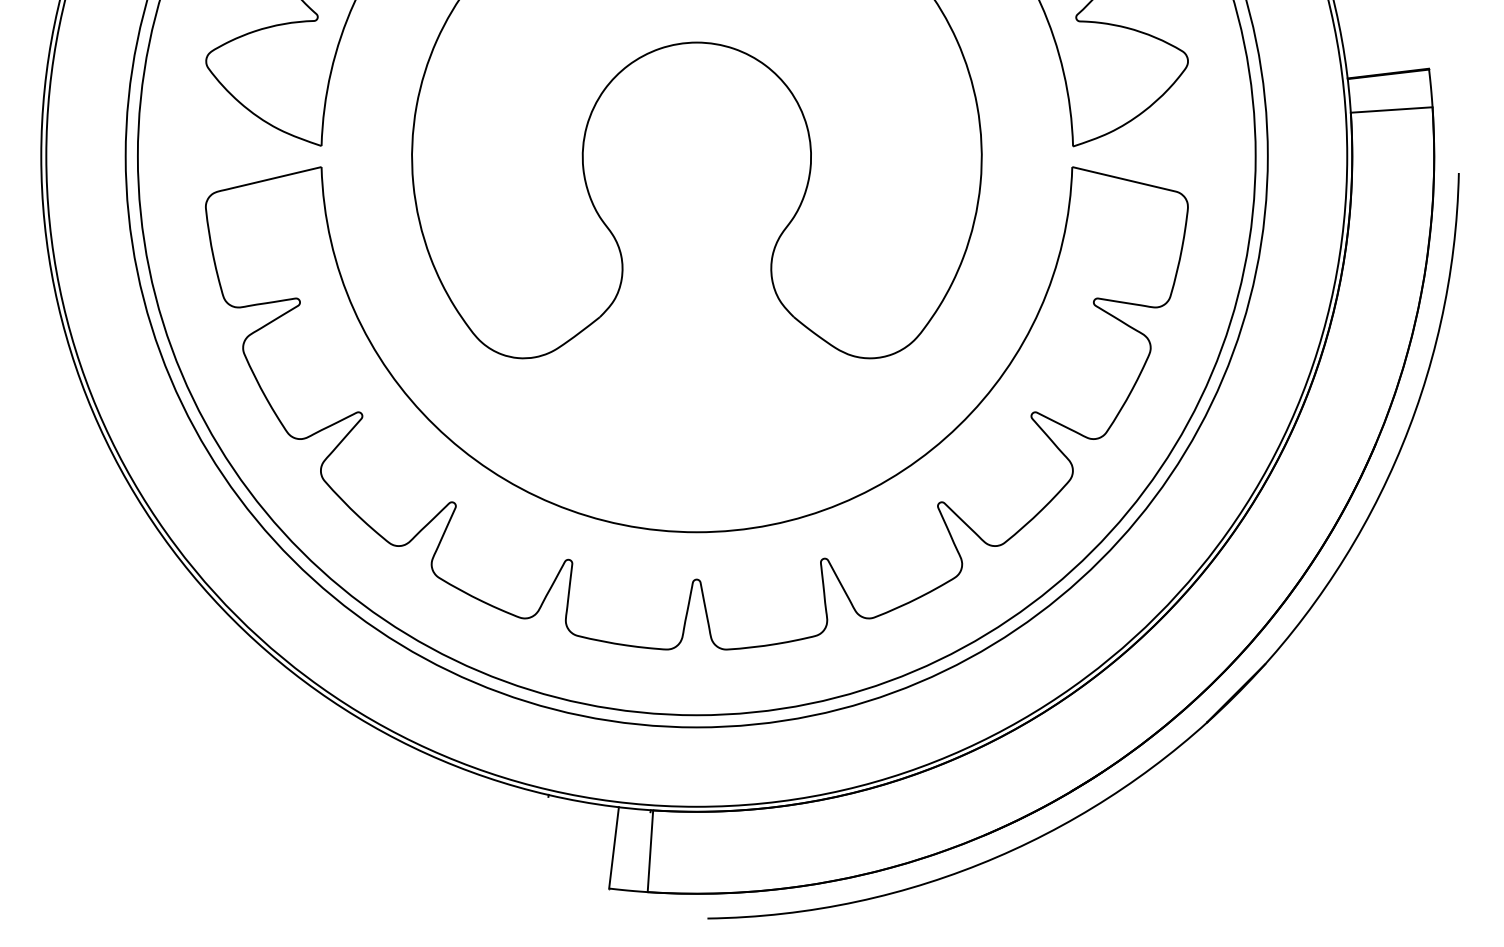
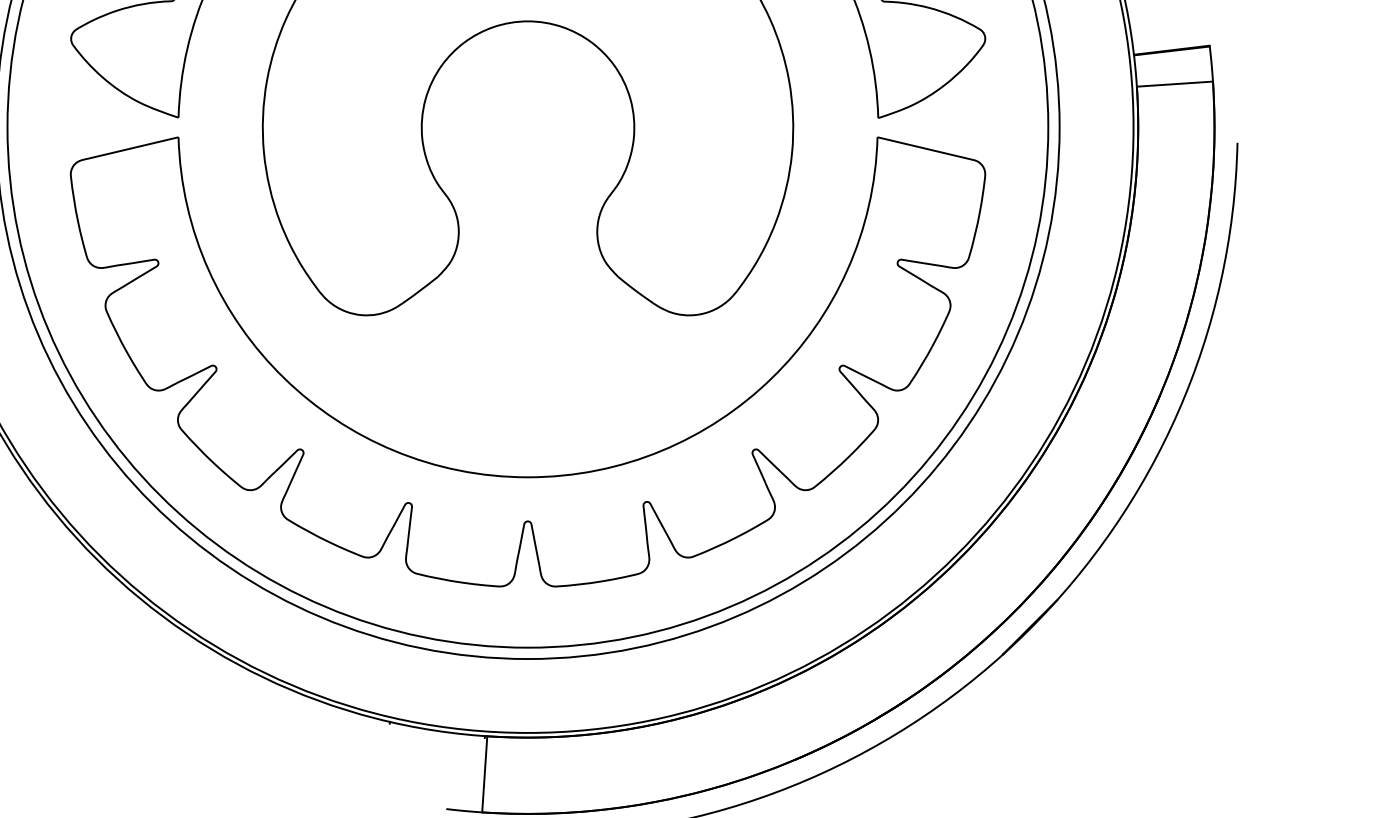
line: (613, 847) -> (450, 770), removed

